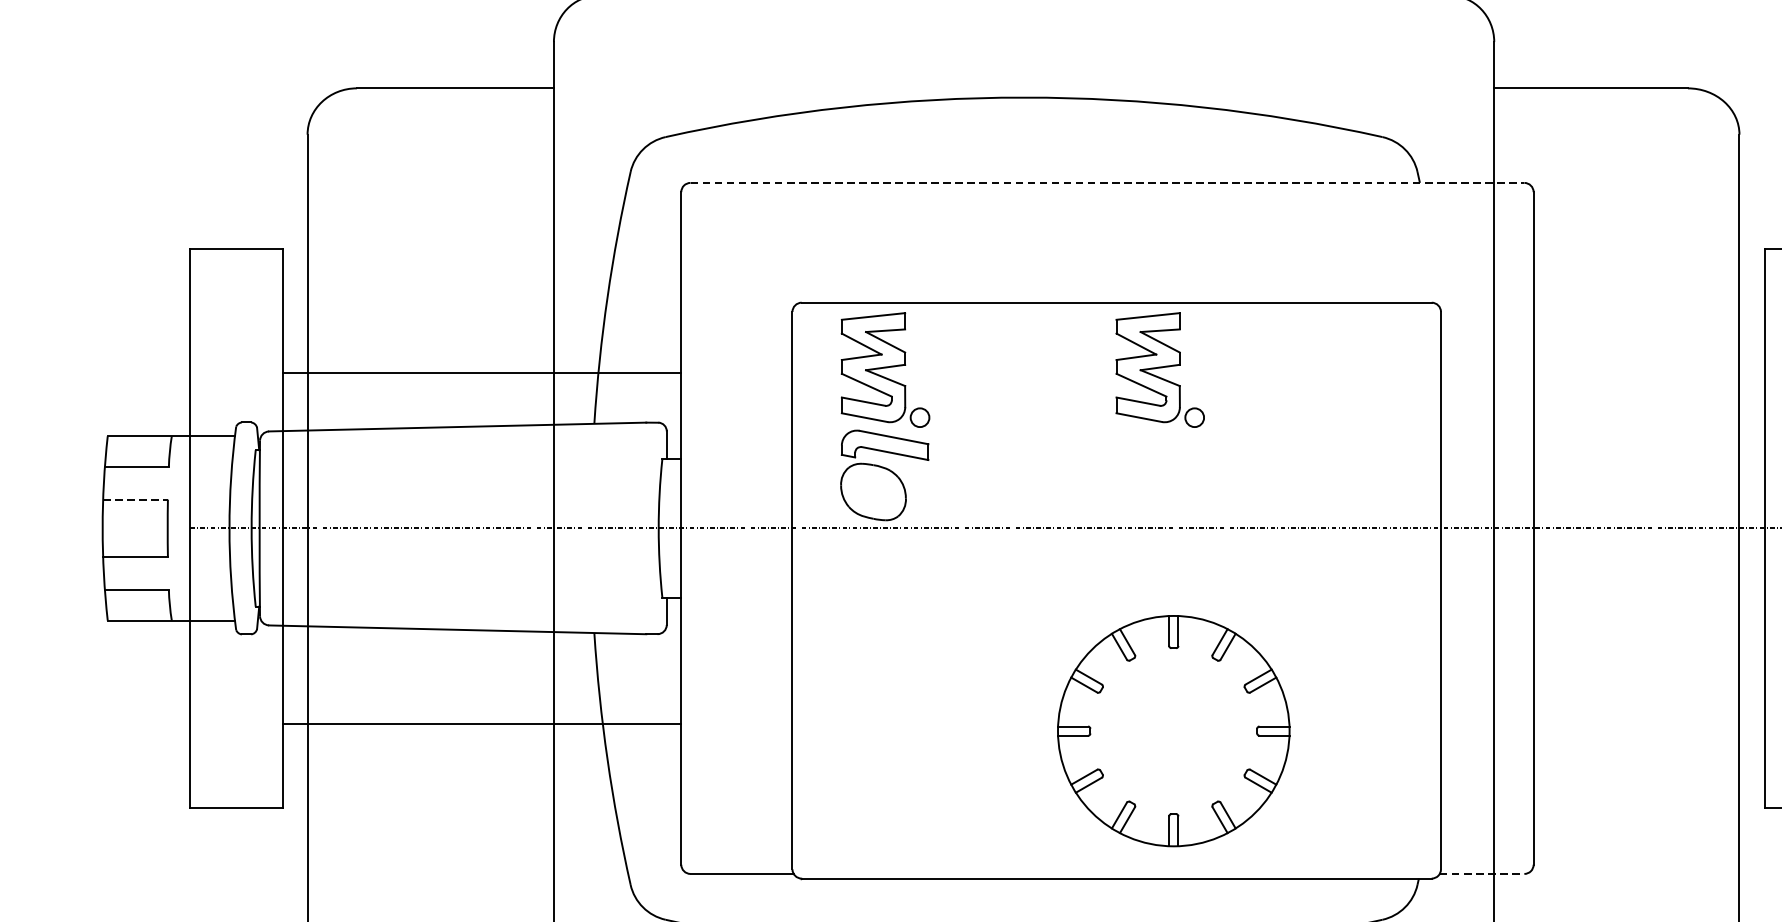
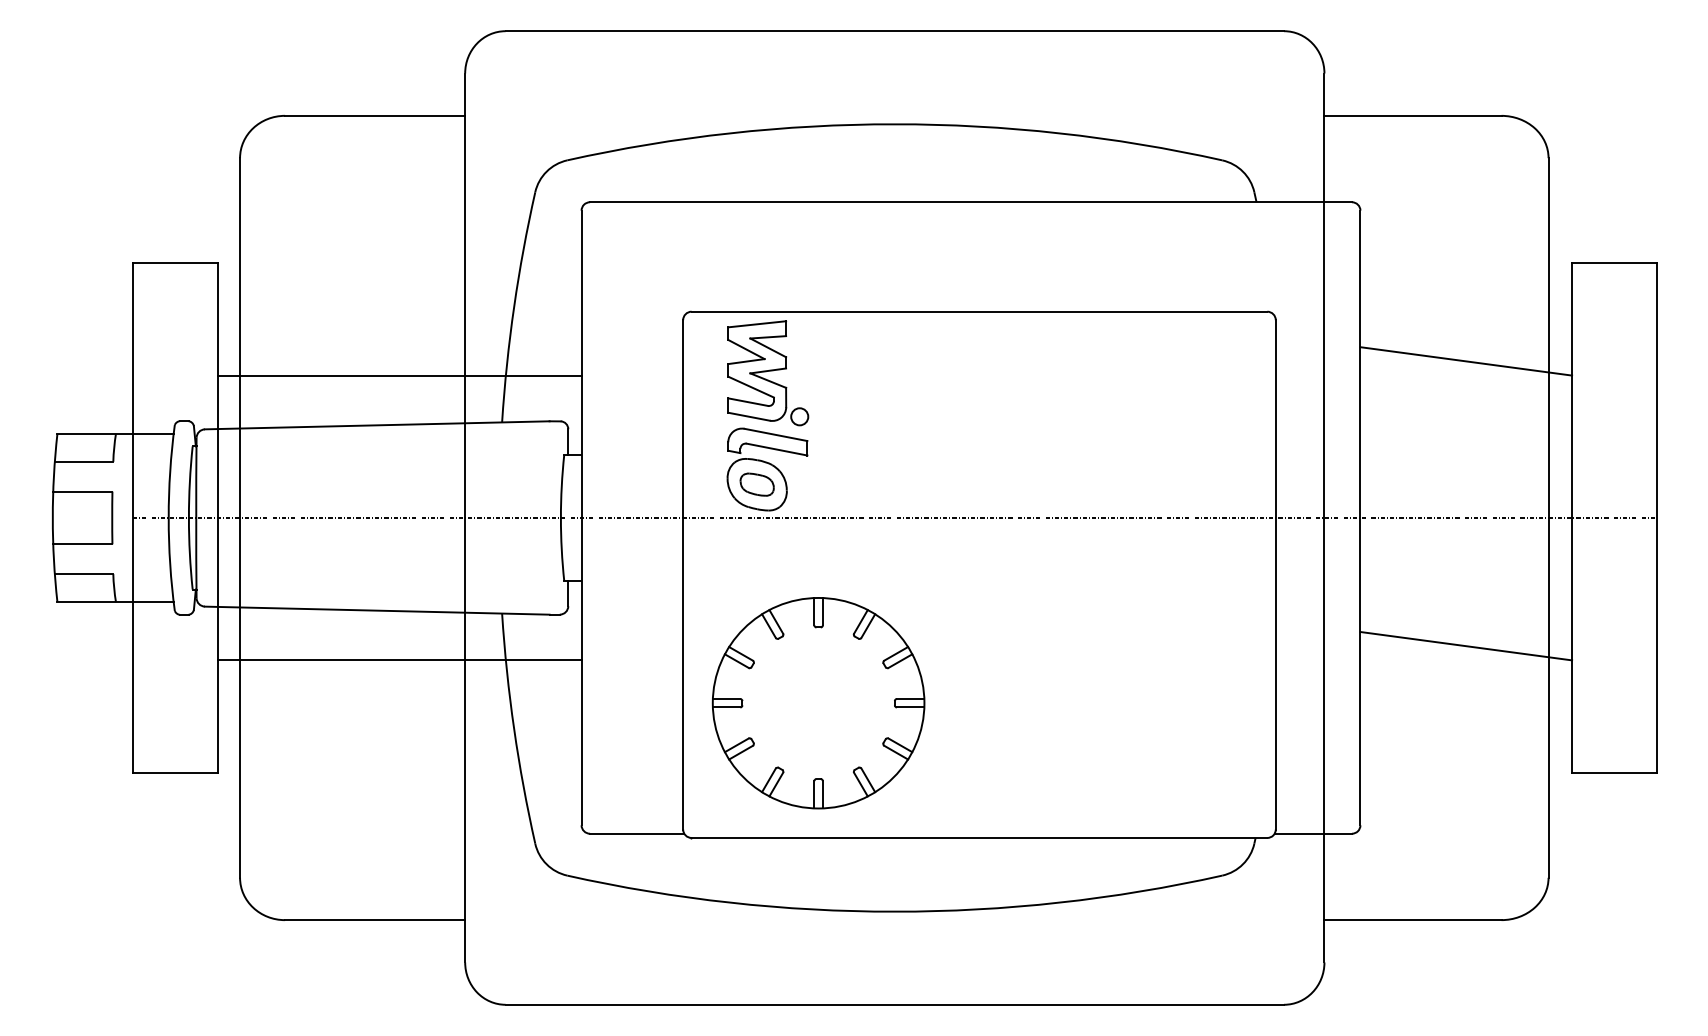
line: (1107, 183) -> (971, 202), dashed -> solid
line: (1649, 357) -> (1466, 361), added
part: (1160, 370) -> (1019, 373), removed
part: (872, 491) -> (756, 484), added
line: (135, 499) -> (82, 491), dashed -> solid
line: (1649, 669) -> (1466, 646), added
line: (482, 723) -> (399, 660), moved
part: (1173, 731) -> (818, 703), moved
line: (1482, 873) -> (1313, 833), dashed -> solid

